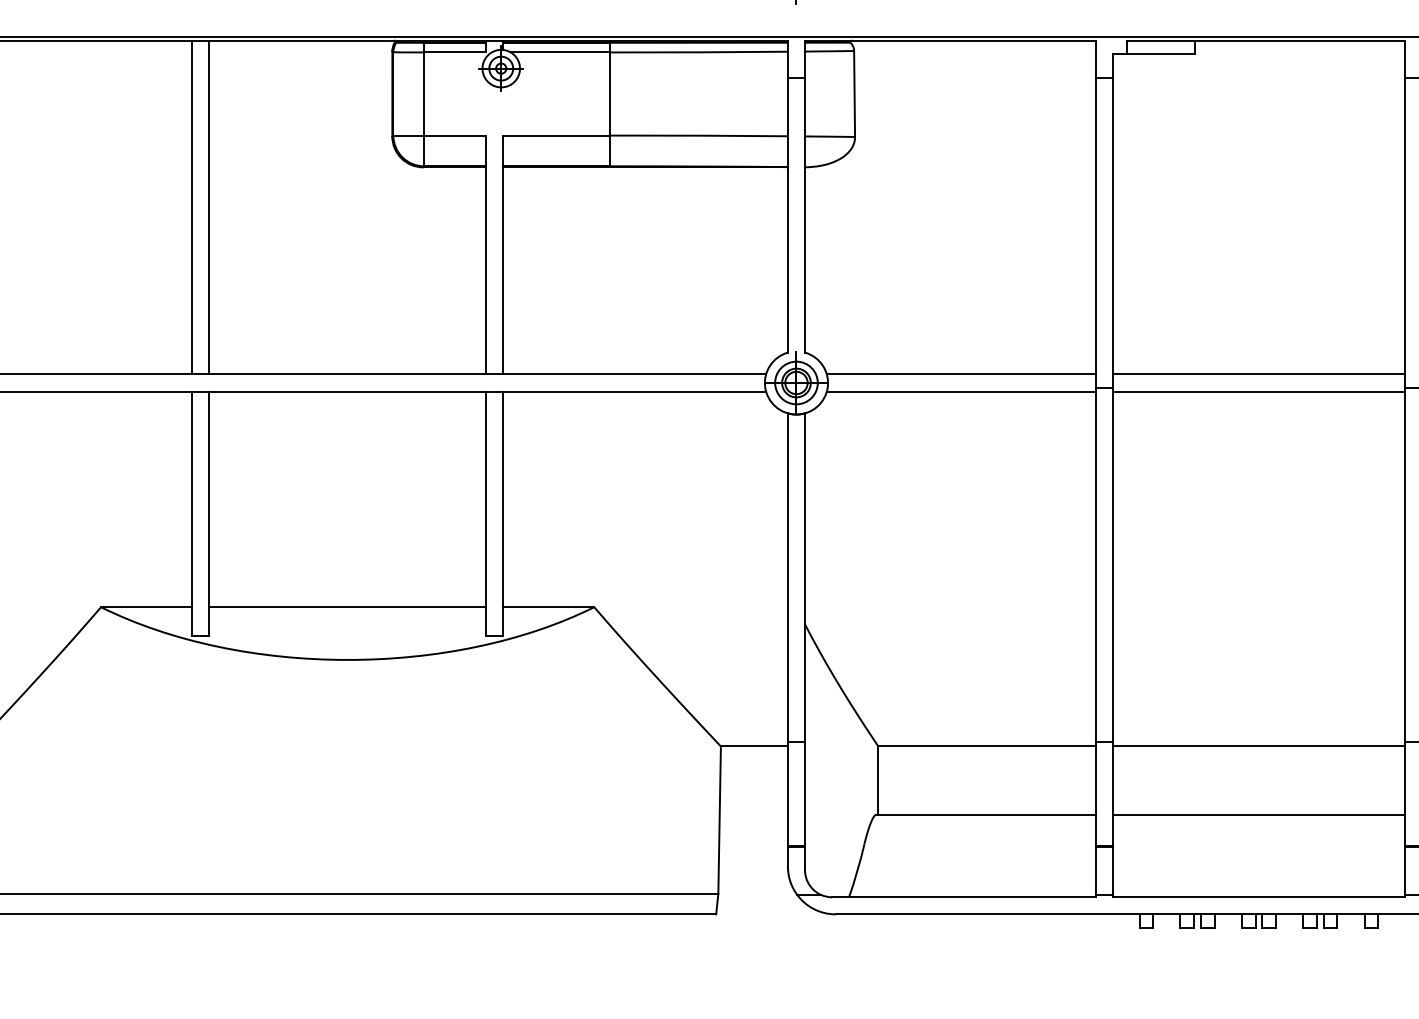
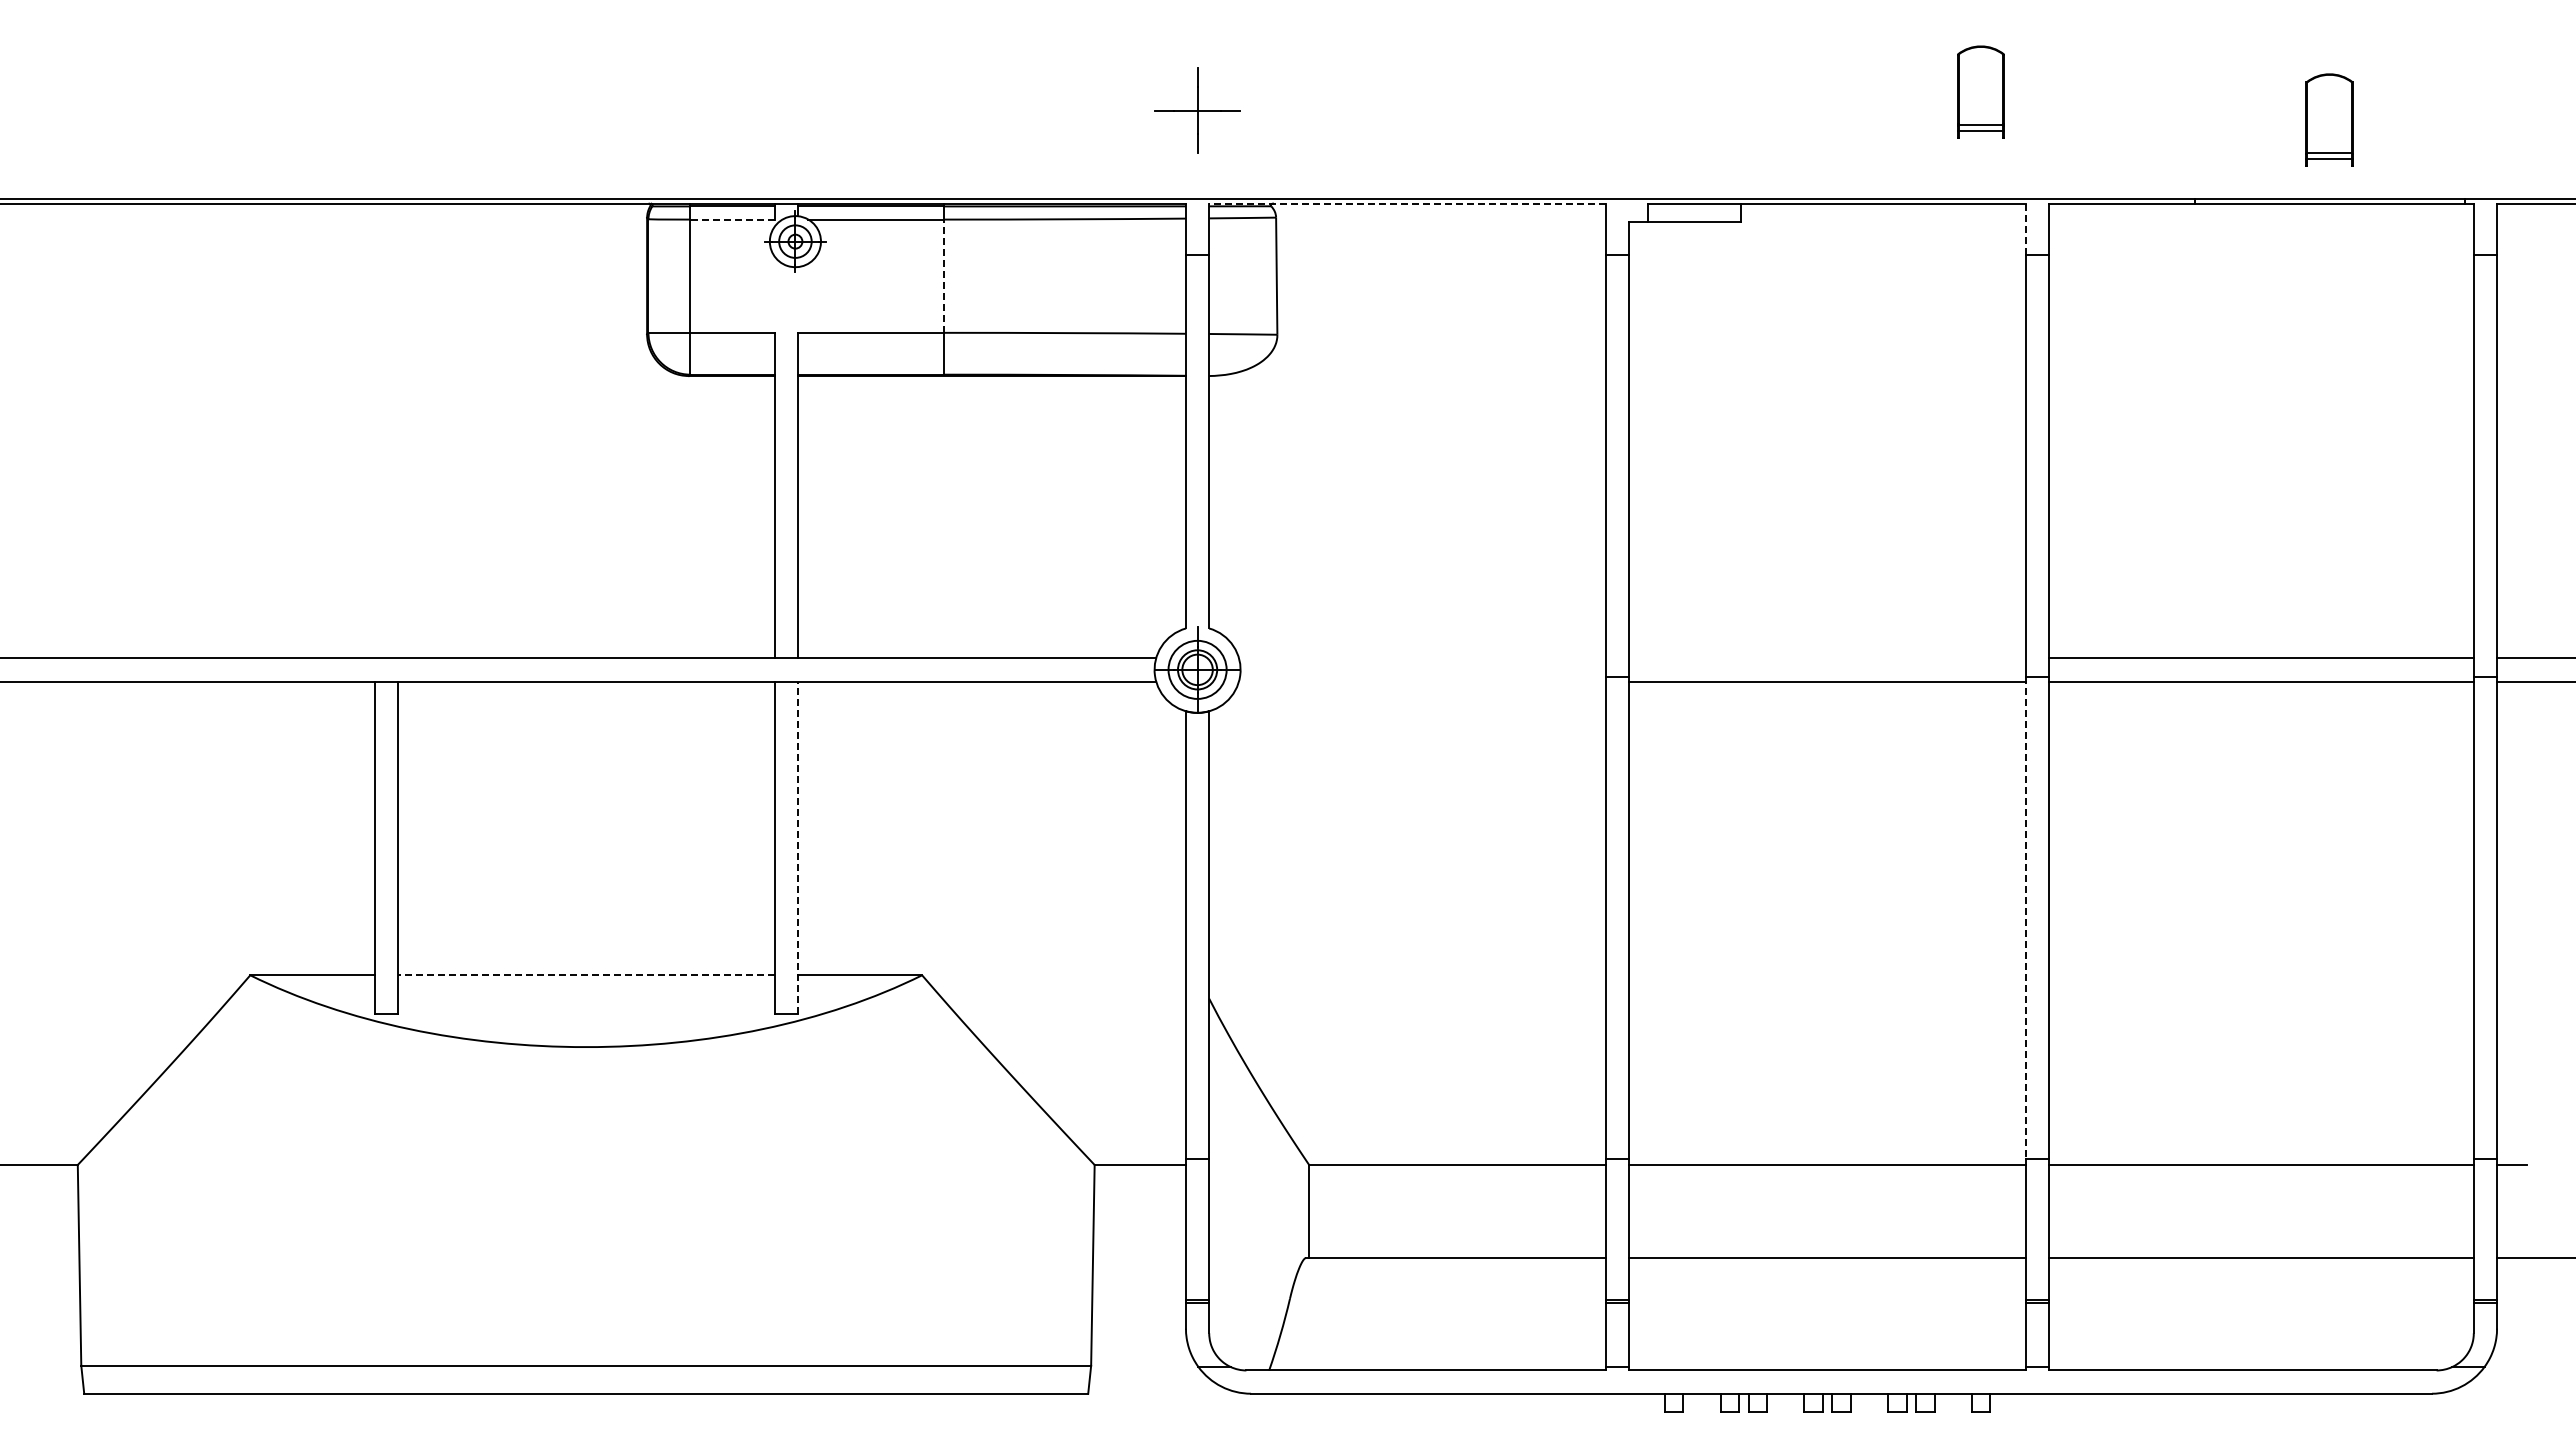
line: (950, 40) -> (1407, 203), solid -> dashed
line: (454, 52) -> (731, 219), solid -> dashed
line: (1404, 59) -> (2025, 229), solid -> dashed
line: (610, 94) -> (944, 276), solid -> dashed
line: (192, 207) -> (374, 430), removed
line: (209, 207) -> (397, 430), removed
line: (961, 374) -> (1422, 658), removed
line: (1258, 374) -> (1827, 658), removed
line: (961, 391) -> (1422, 681), removed
line: (502, 513) -> (797, 847), solid -> dashed
line: (1404, 565) -> (2025, 918), solid -> dashed
line: (347, 607) -> (585, 975), solid -> dashed

